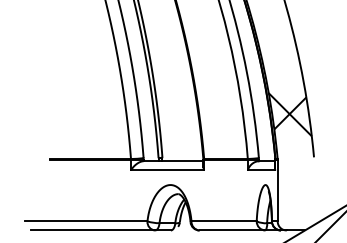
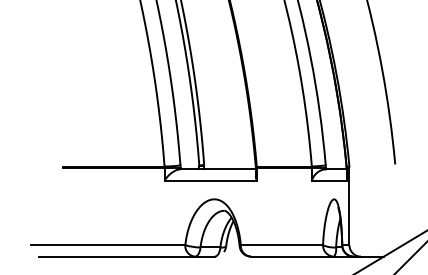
hatch: (289, 114) -> (364, 110), removed

